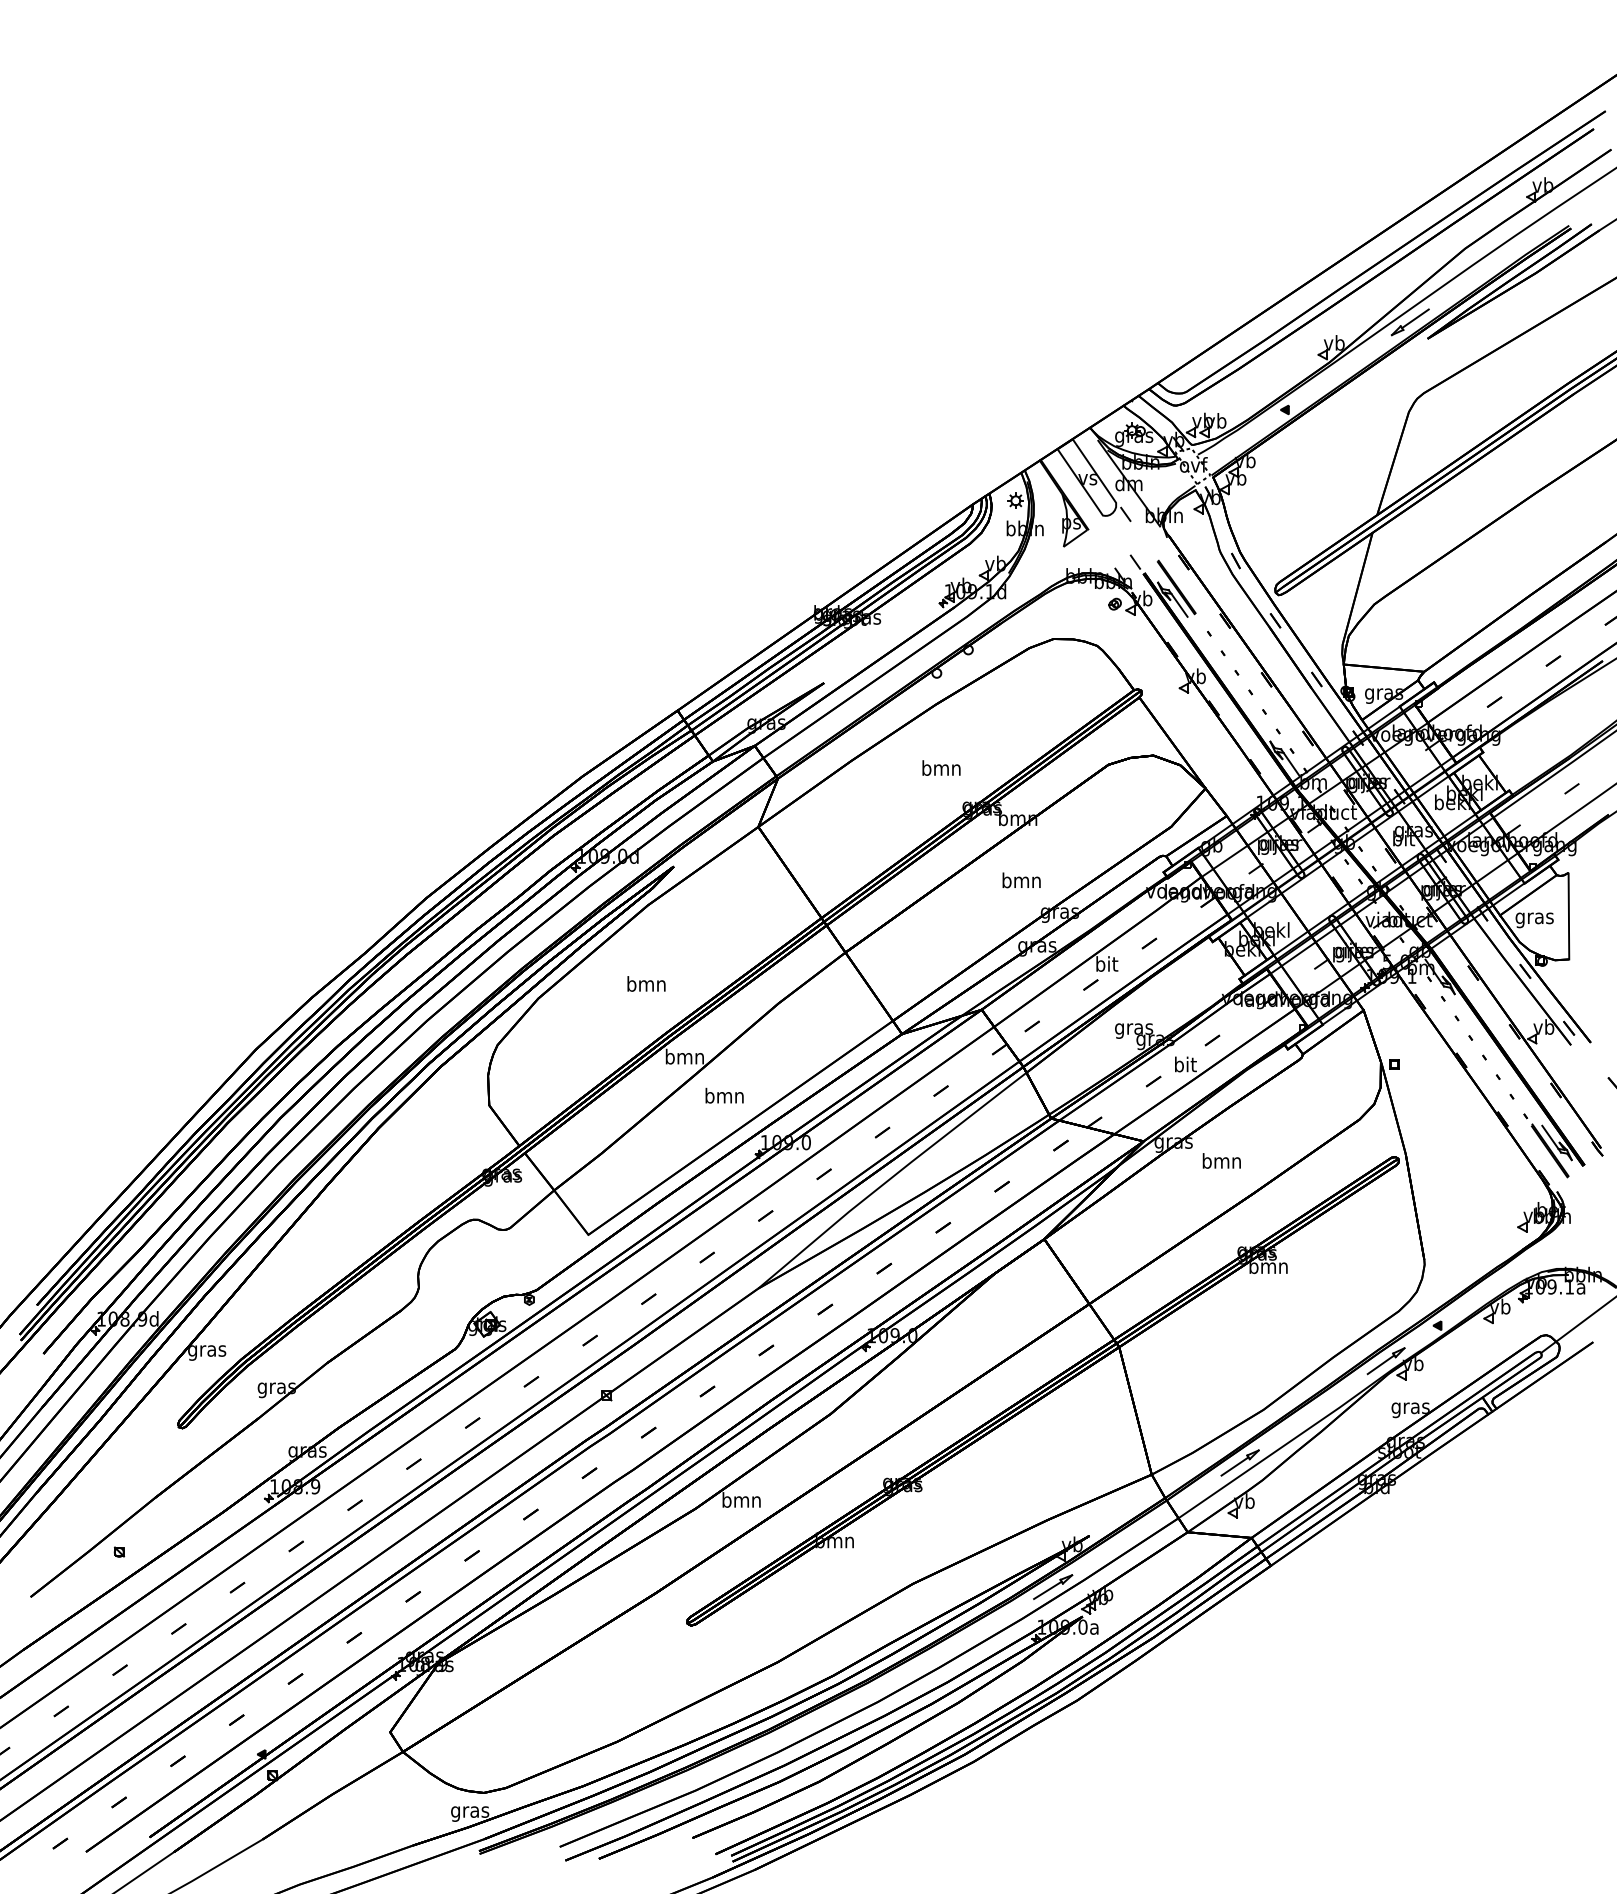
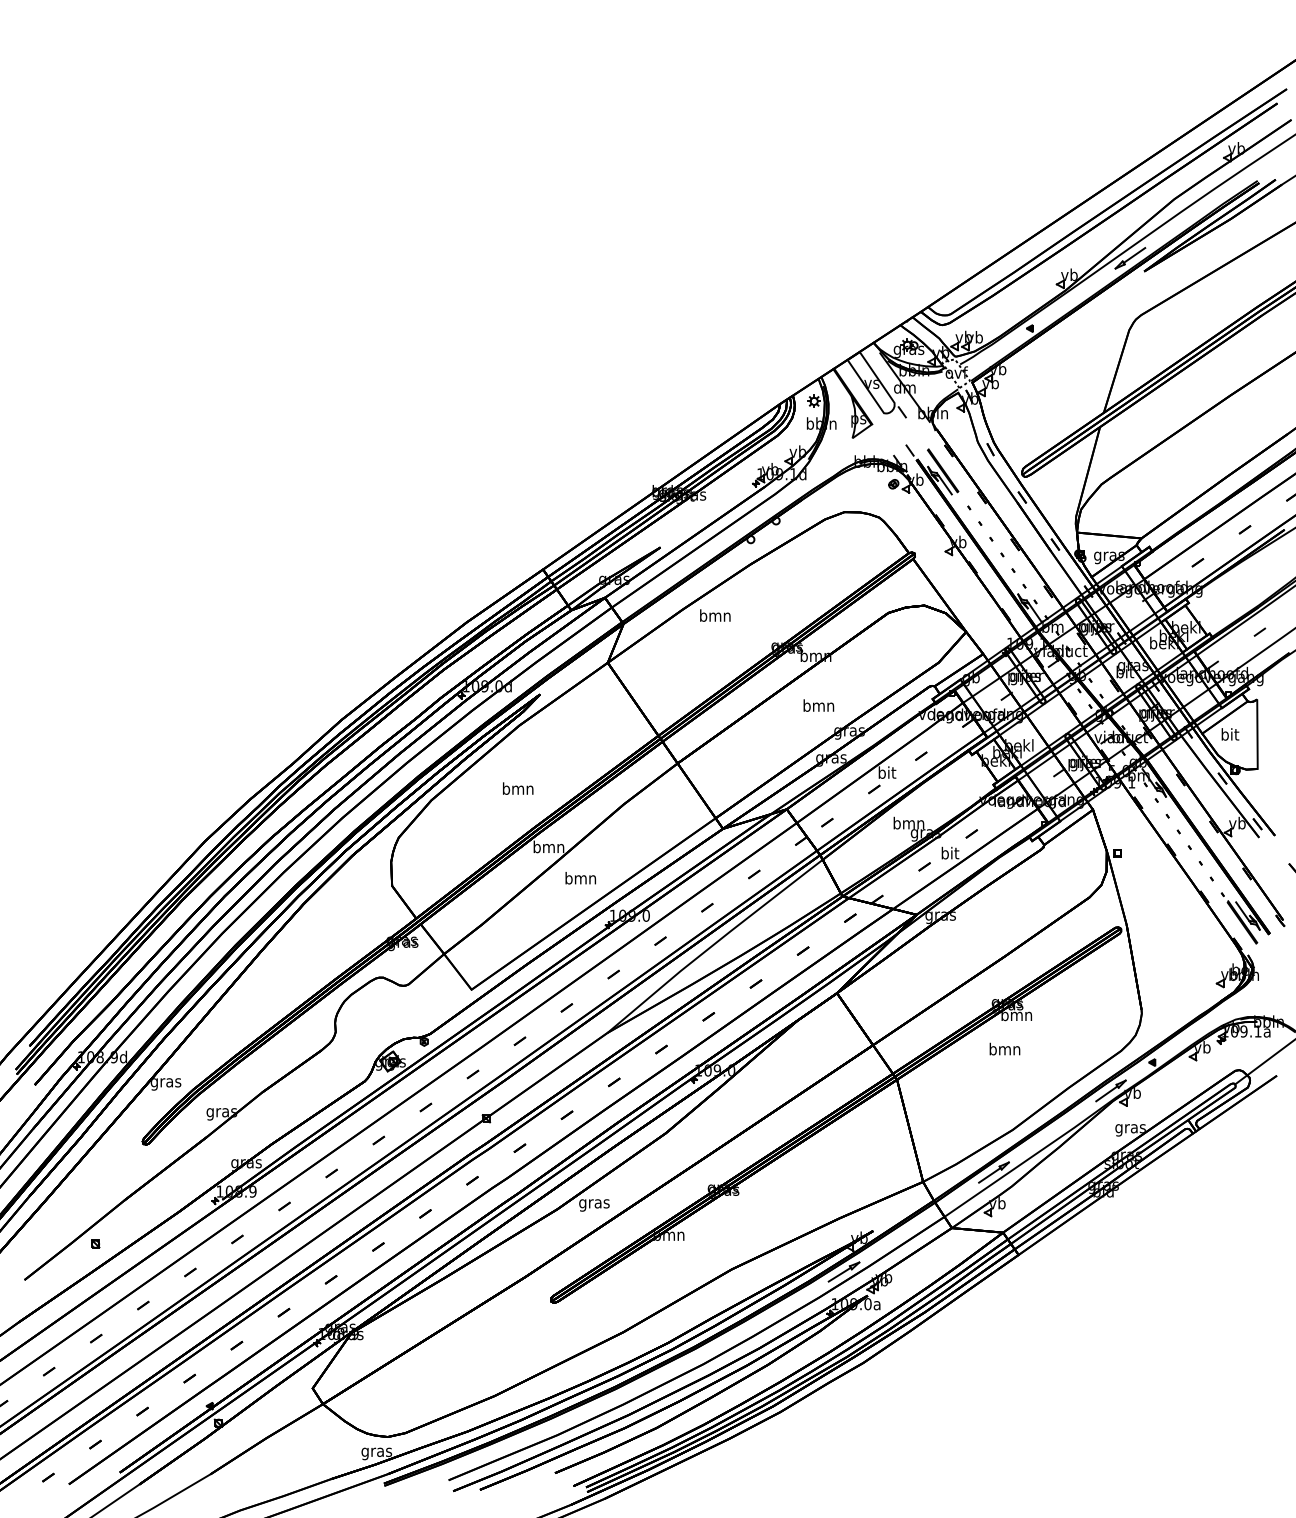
text: (941, 767) -> (715, 615), moved
text: (1534, 918) -> (1229, 736), gras -> bit
text: (1134, 1028) -> (909, 824), gras -> bmn
text: (1221, 1160) -> (1004, 1048), moved
text: (741, 1501) -> (594, 1203), bmn -> gras

